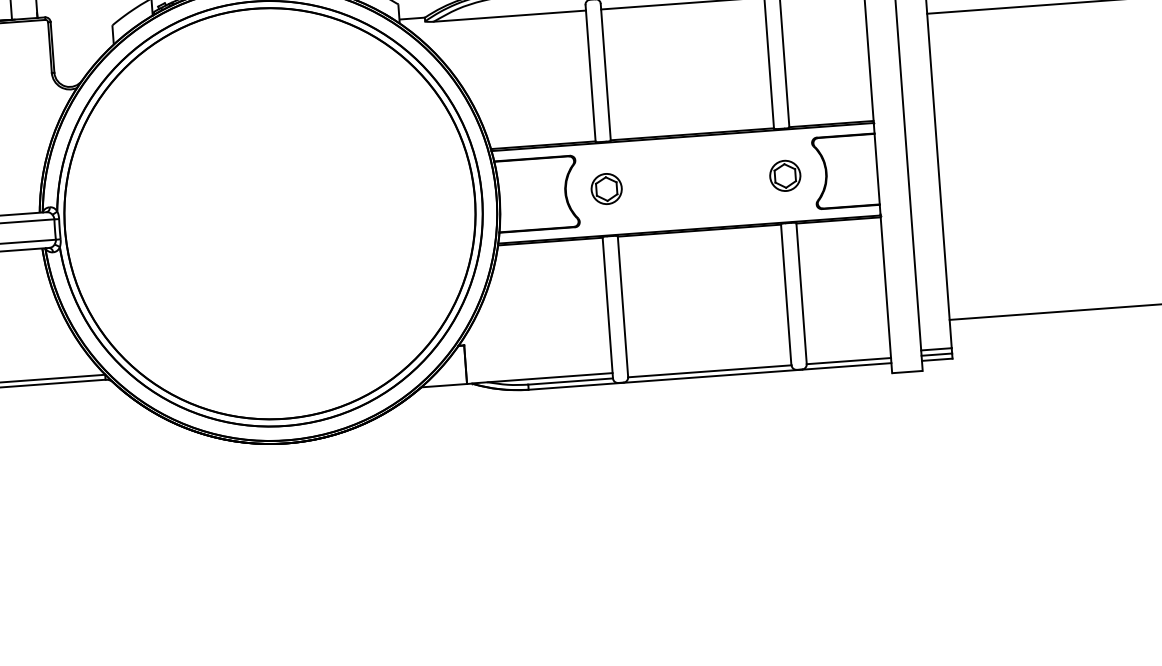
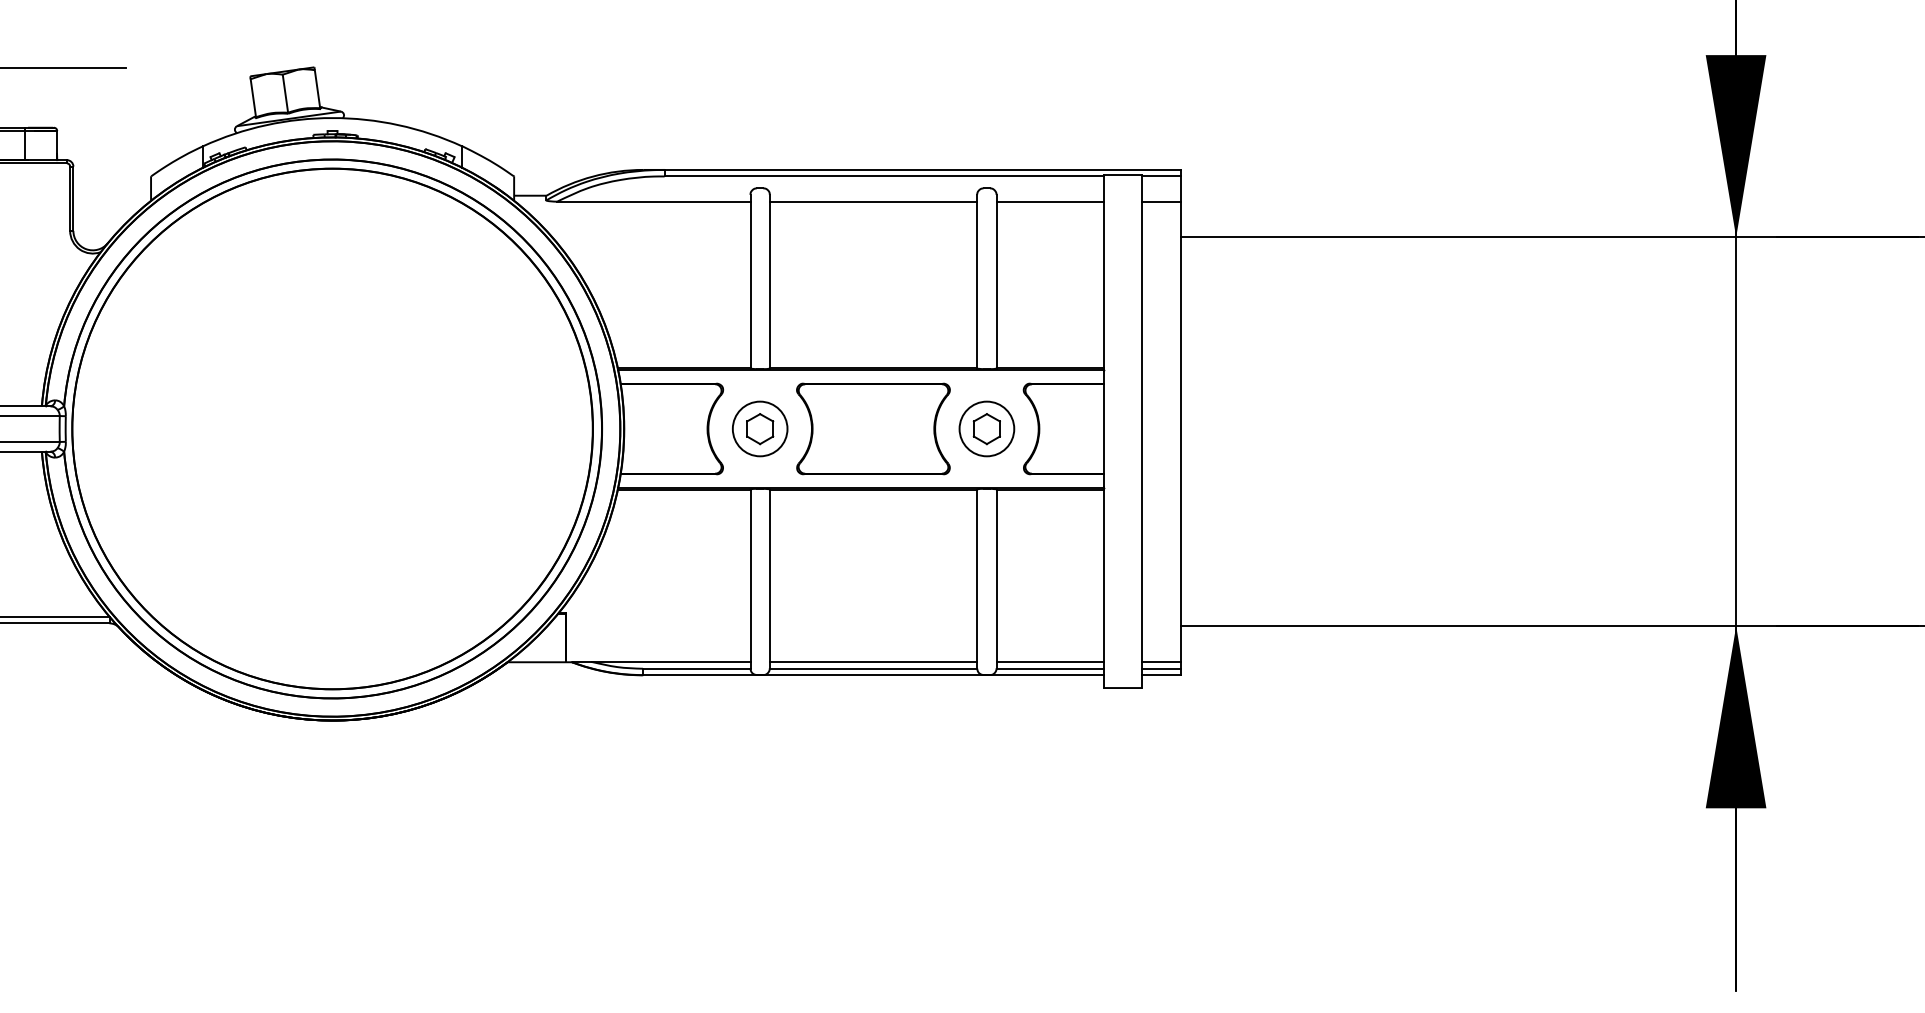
circle: (784, 175) -> (986, 428), size x1.43
part: (695, 182) -> (873, 428), added
circle: (606, 188) -> (759, 428), size x1.43
line: (848, 356) -> (1049, 662), added
line: (709, 366) -> (873, 662), added

